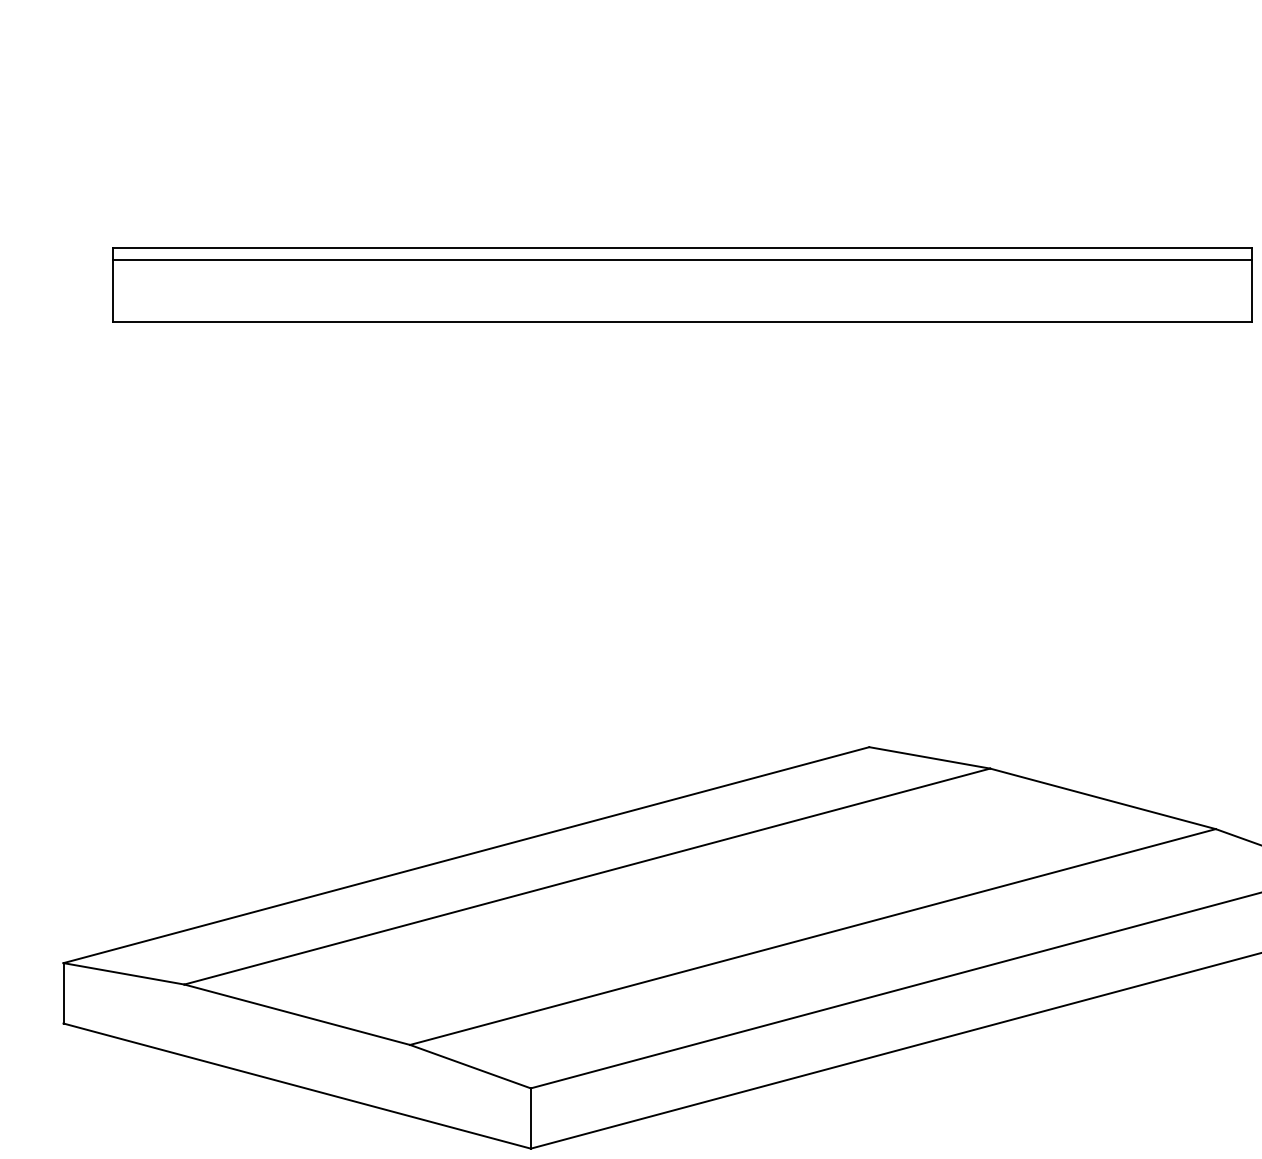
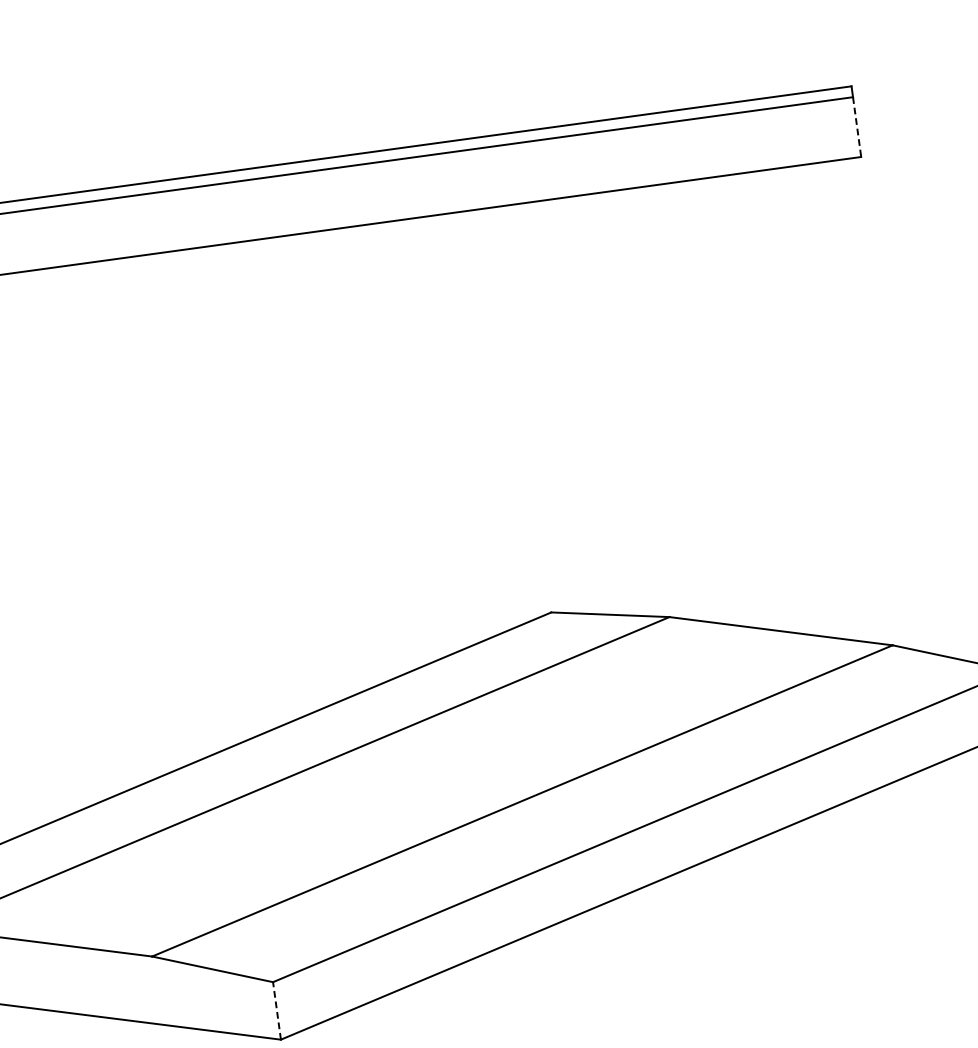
line: (1252, 291) -> (857, 127), solid -> dashed
line: (530, 1118) -> (276, 1010), solid -> dashed

